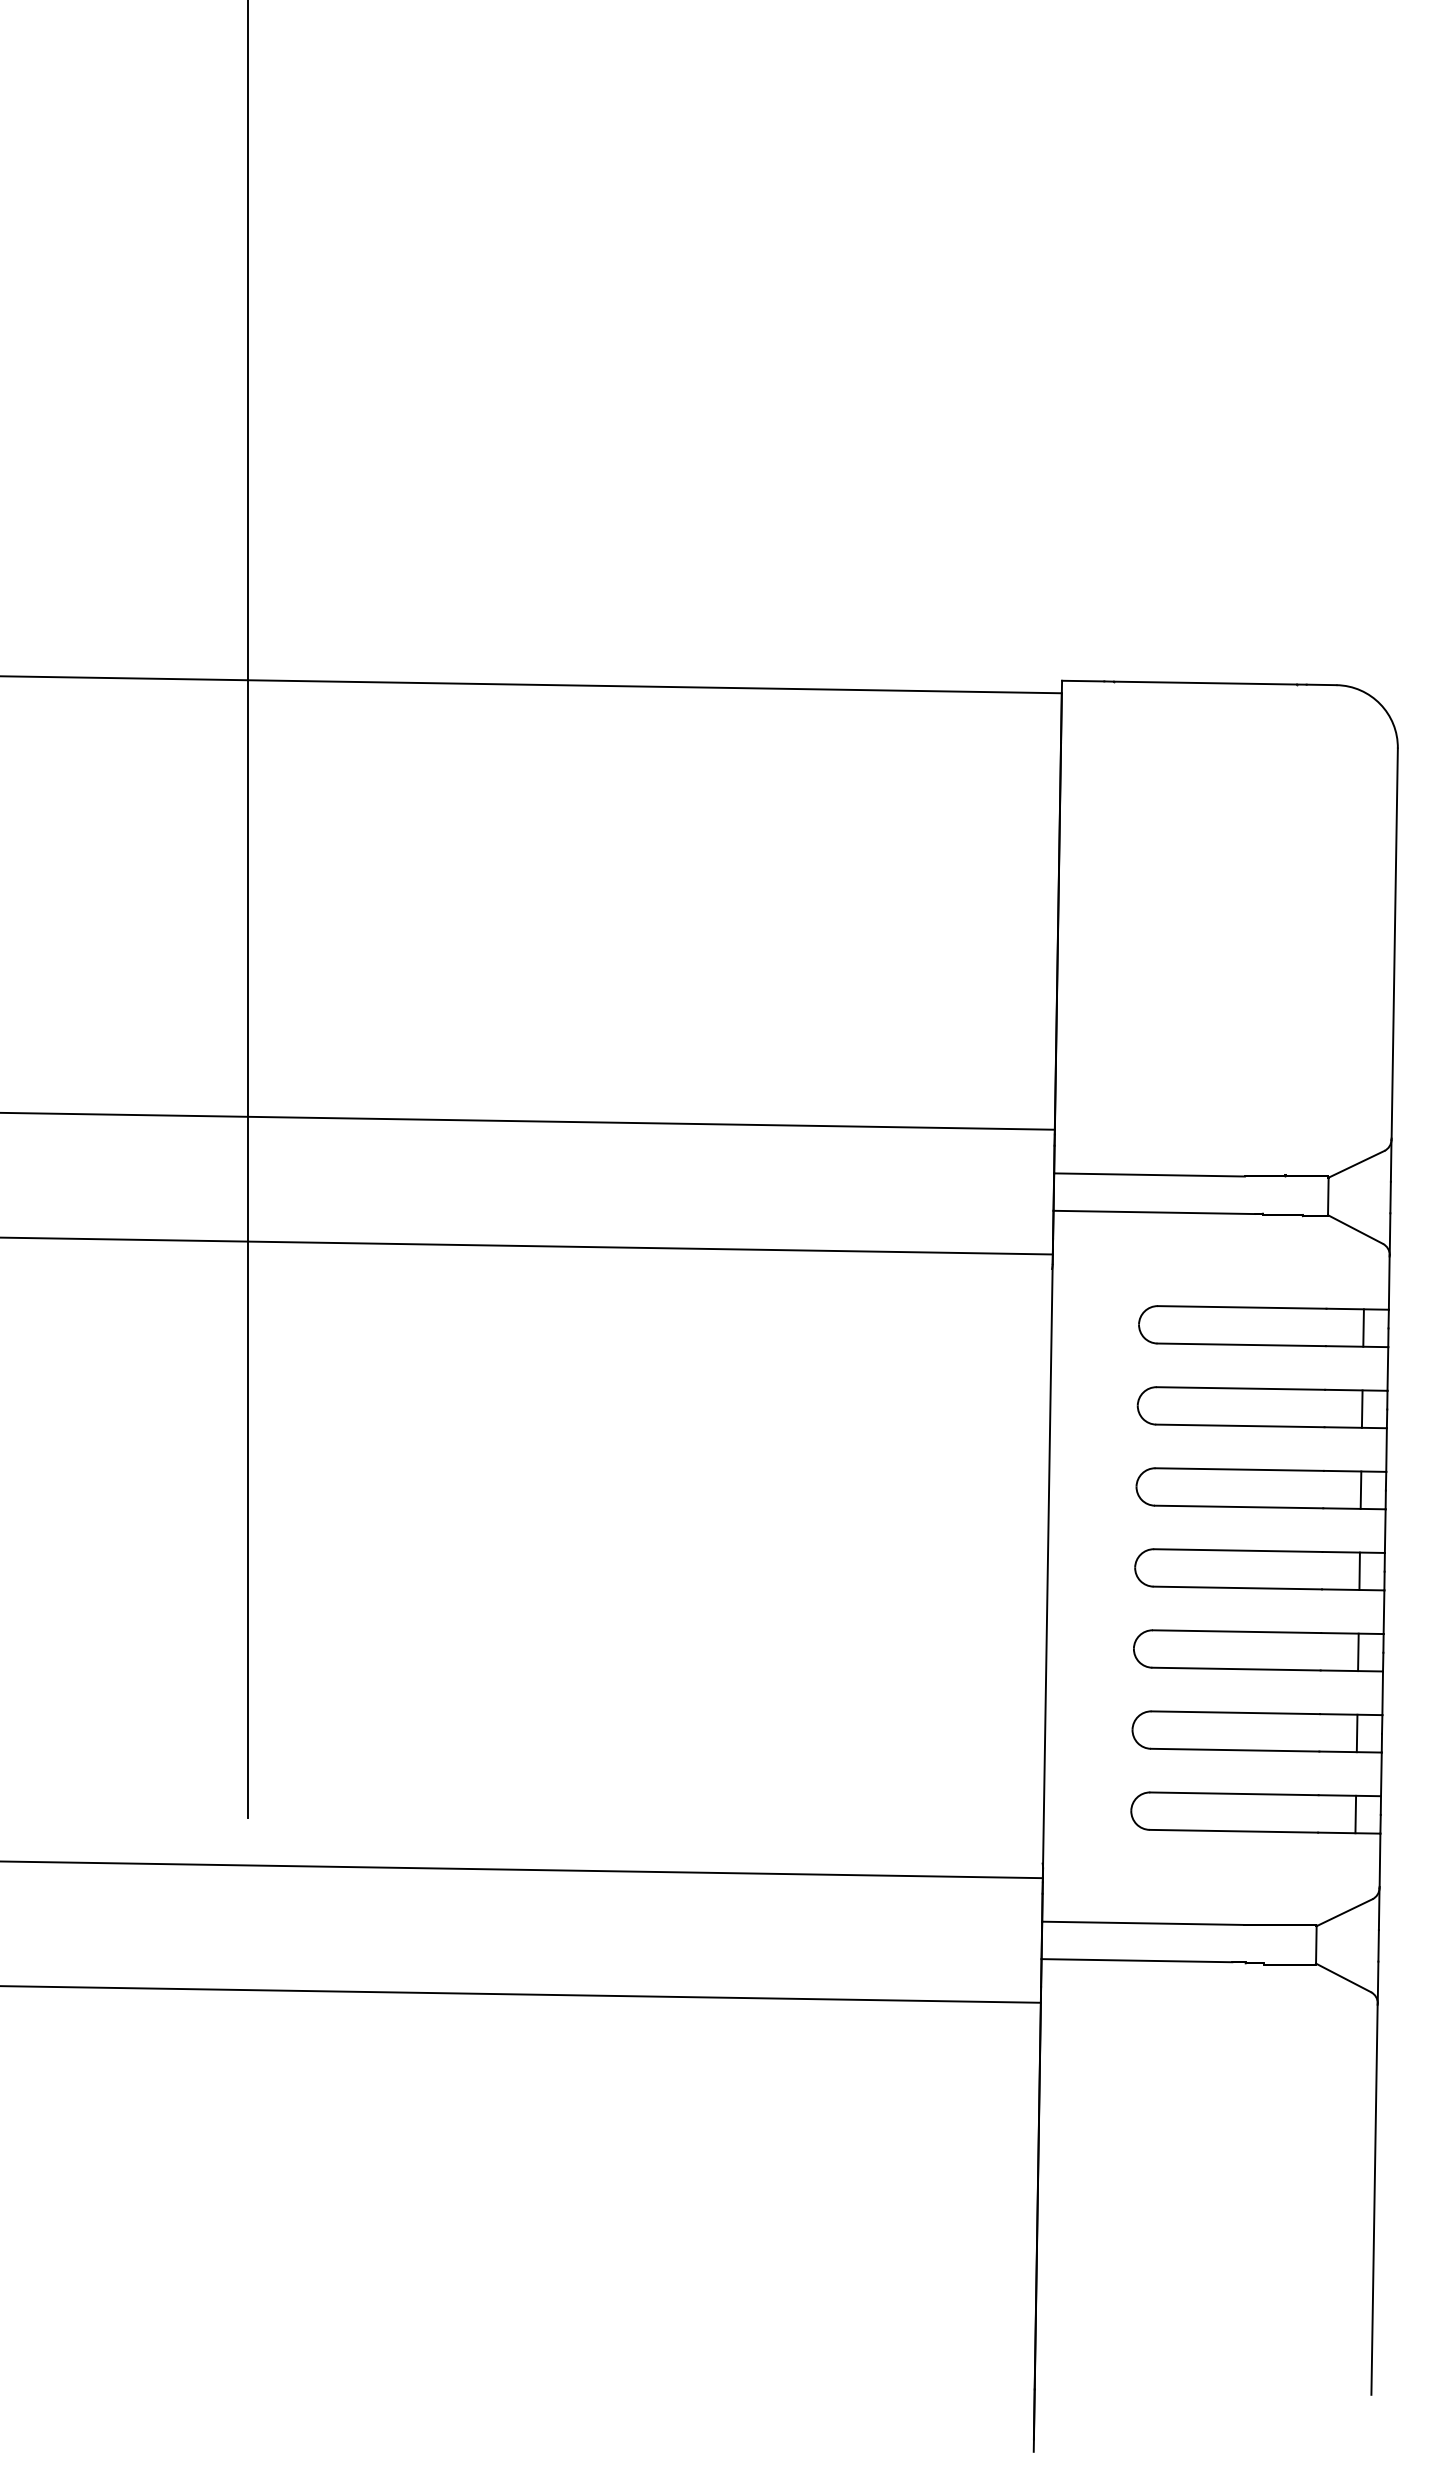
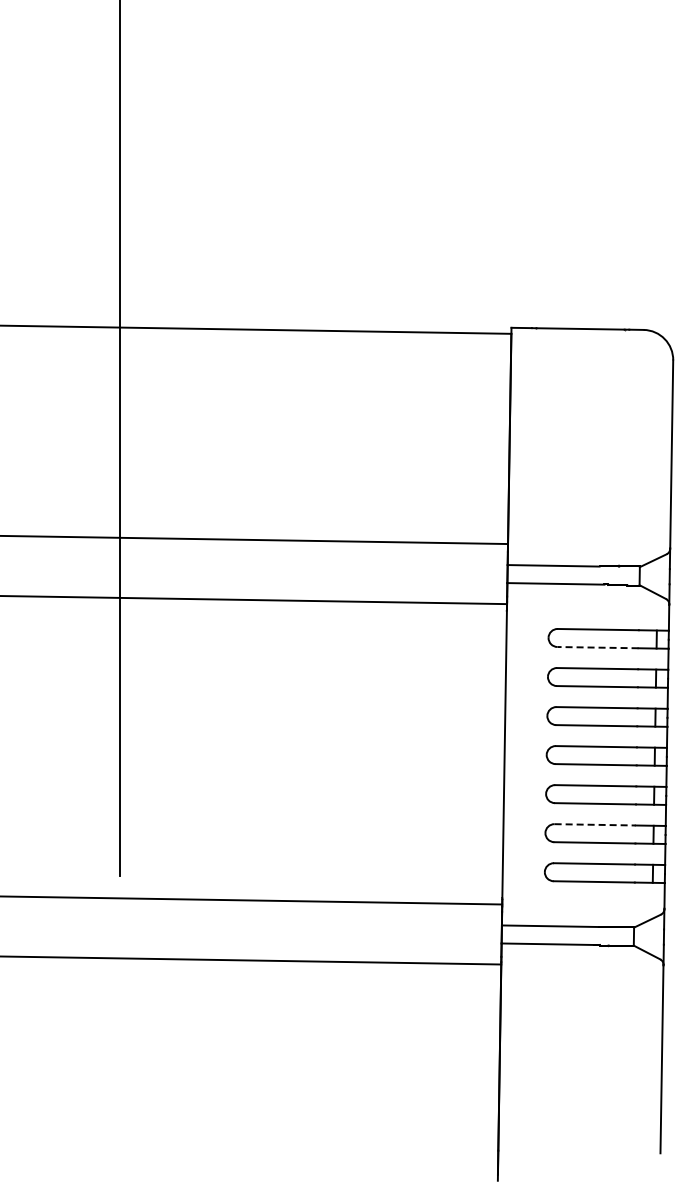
line: (1242, 1344) -> (598, 647), solid -> dashed
line: (1236, 1712) -> (595, 824), solid -> dashed

